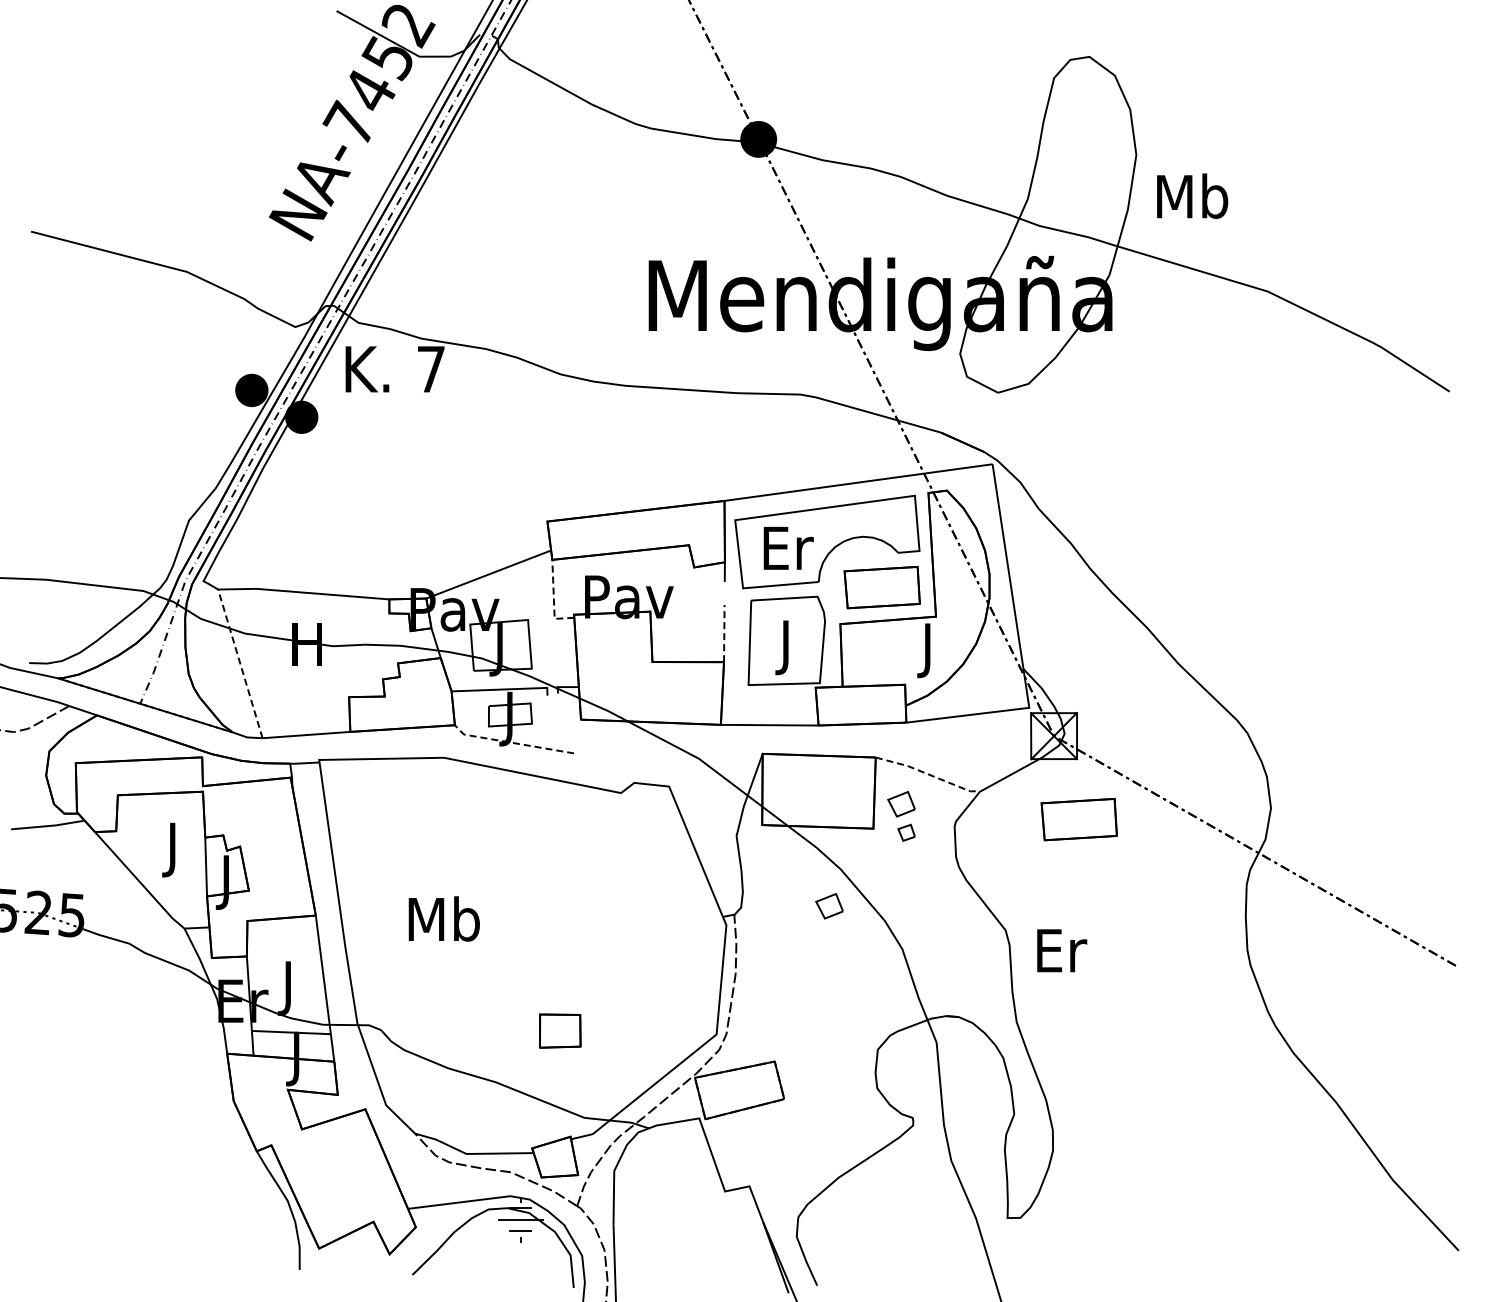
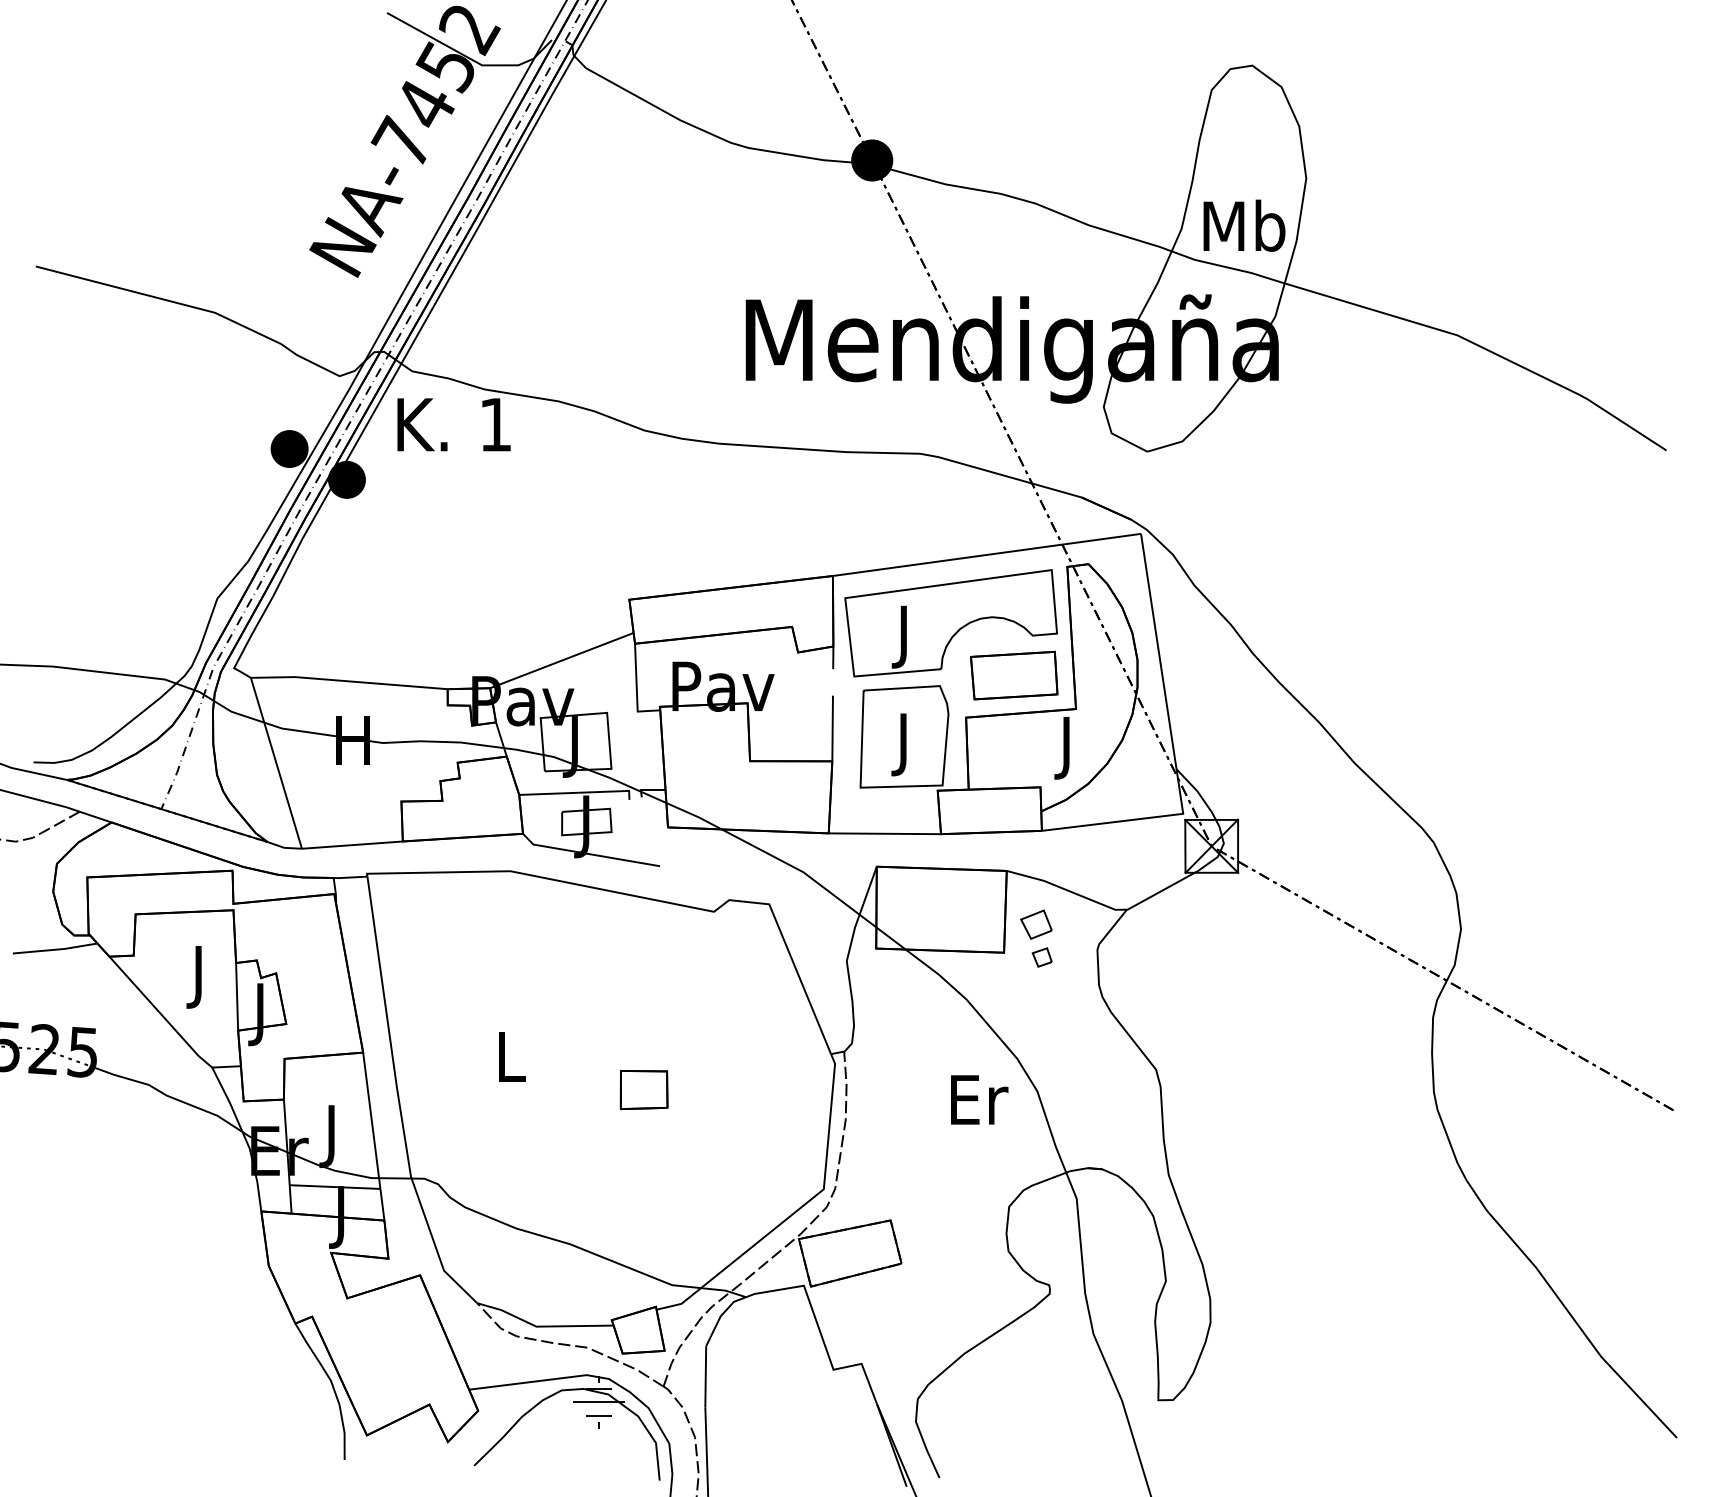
text: (1192, 195) -> (1244, 224), moved
text: (431, 369) -> (496, 424), 7 -> 1
text: (788, 553) -> (906, 636), Er -> J
line: (553, 599) -> (636, 689), dashed -> solid
line: (724, 633) -> (832, 728), dashed -> solid
line: (240, 663) -> (276, 762), dashed -> solid
line: (512, 742) -> (589, 853), dashed -> solid
line: (929, 774) -> (1068, 890), dashed -> solid
part: (1078, 819) -> (1239, 942), removed
part: (829, 906) -> (953, 1042), removed
text: (443, 918) -> (509, 1055), Mb -> L
text: (1062, 950) -> (980, 1099), moved
part: (560, 1030) -> (644, 1089), moved

